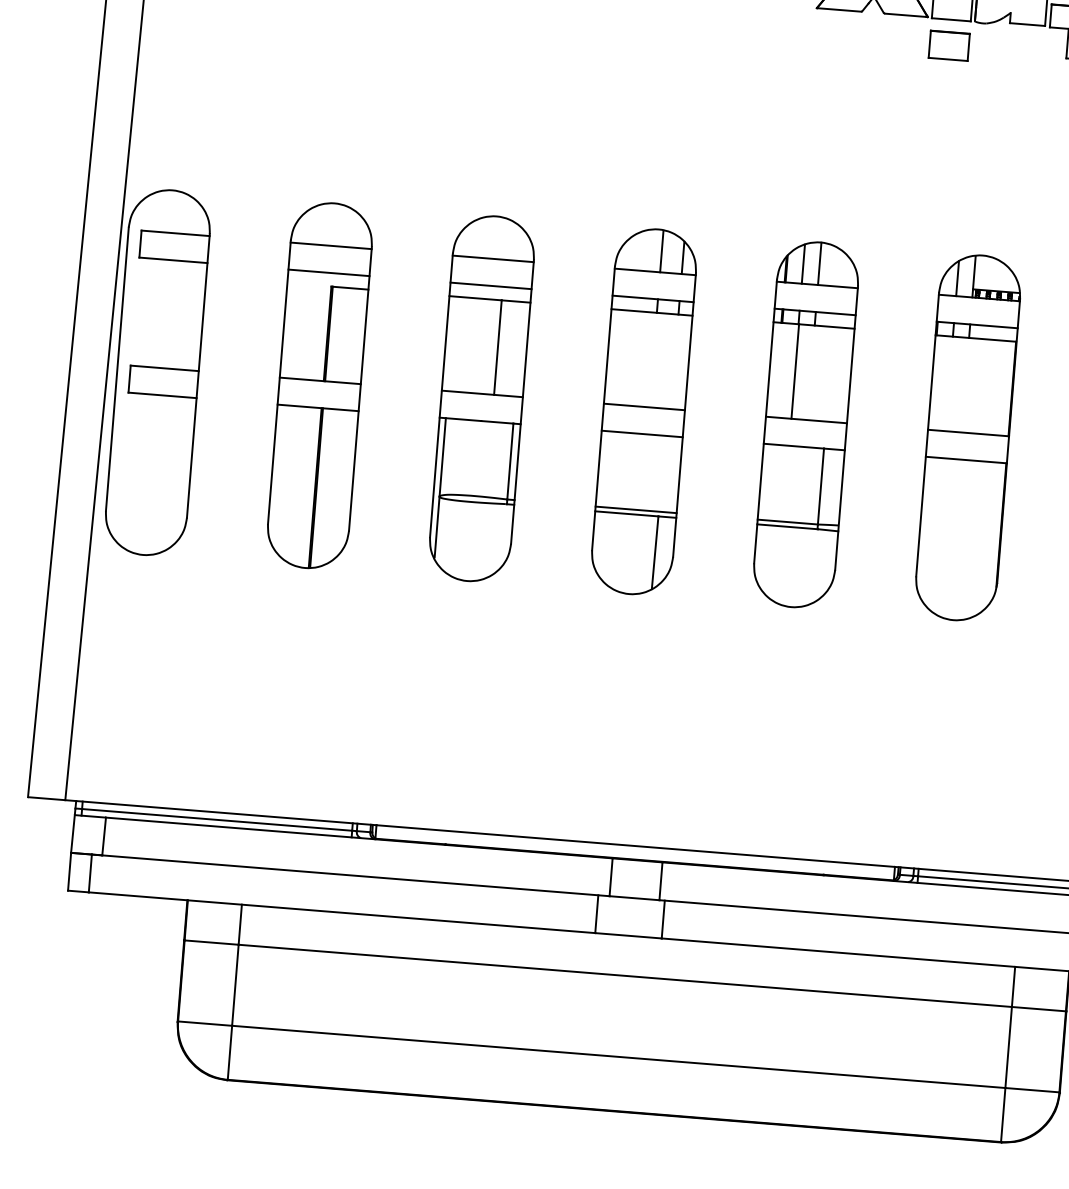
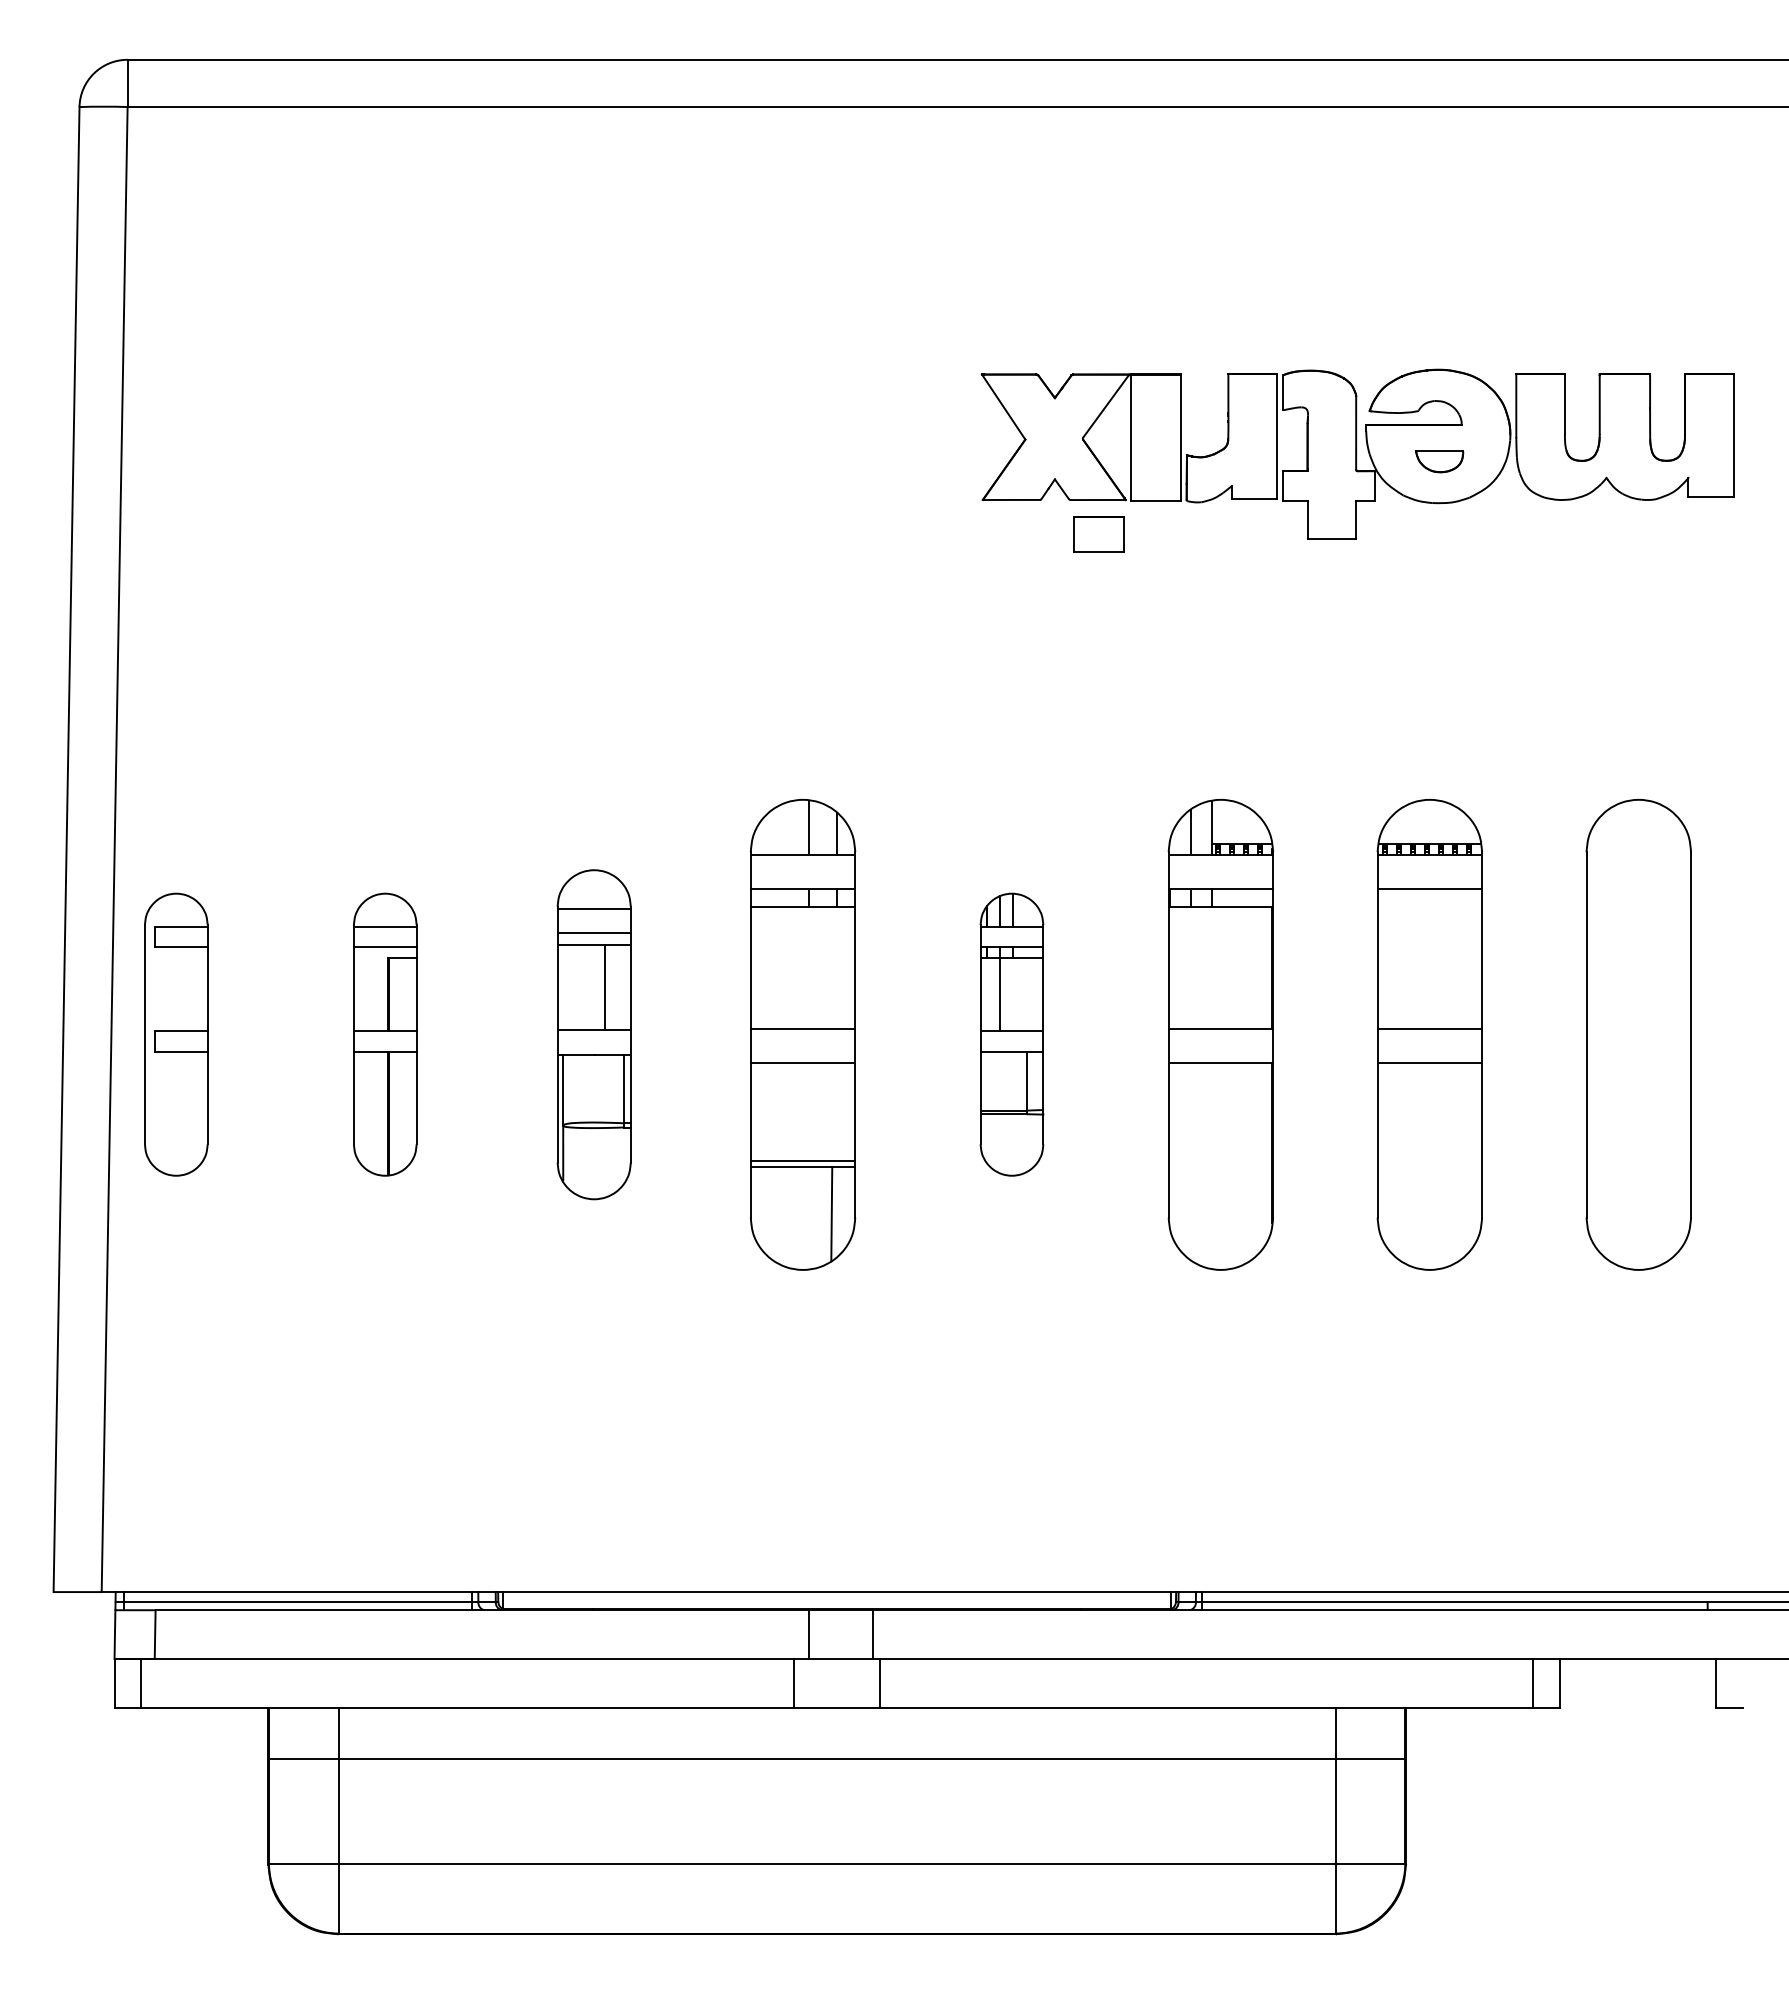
part: (948, 45) -> (1098, 534), moved
part: (158, 372) -> (176, 1034), size x0.6
part: (320, 385) -> (385, 1034), size x0.6
part: (482, 398) -> (594, 1034), size x0.7
part: (805, 424) -> (1011, 1034), size x0.6

